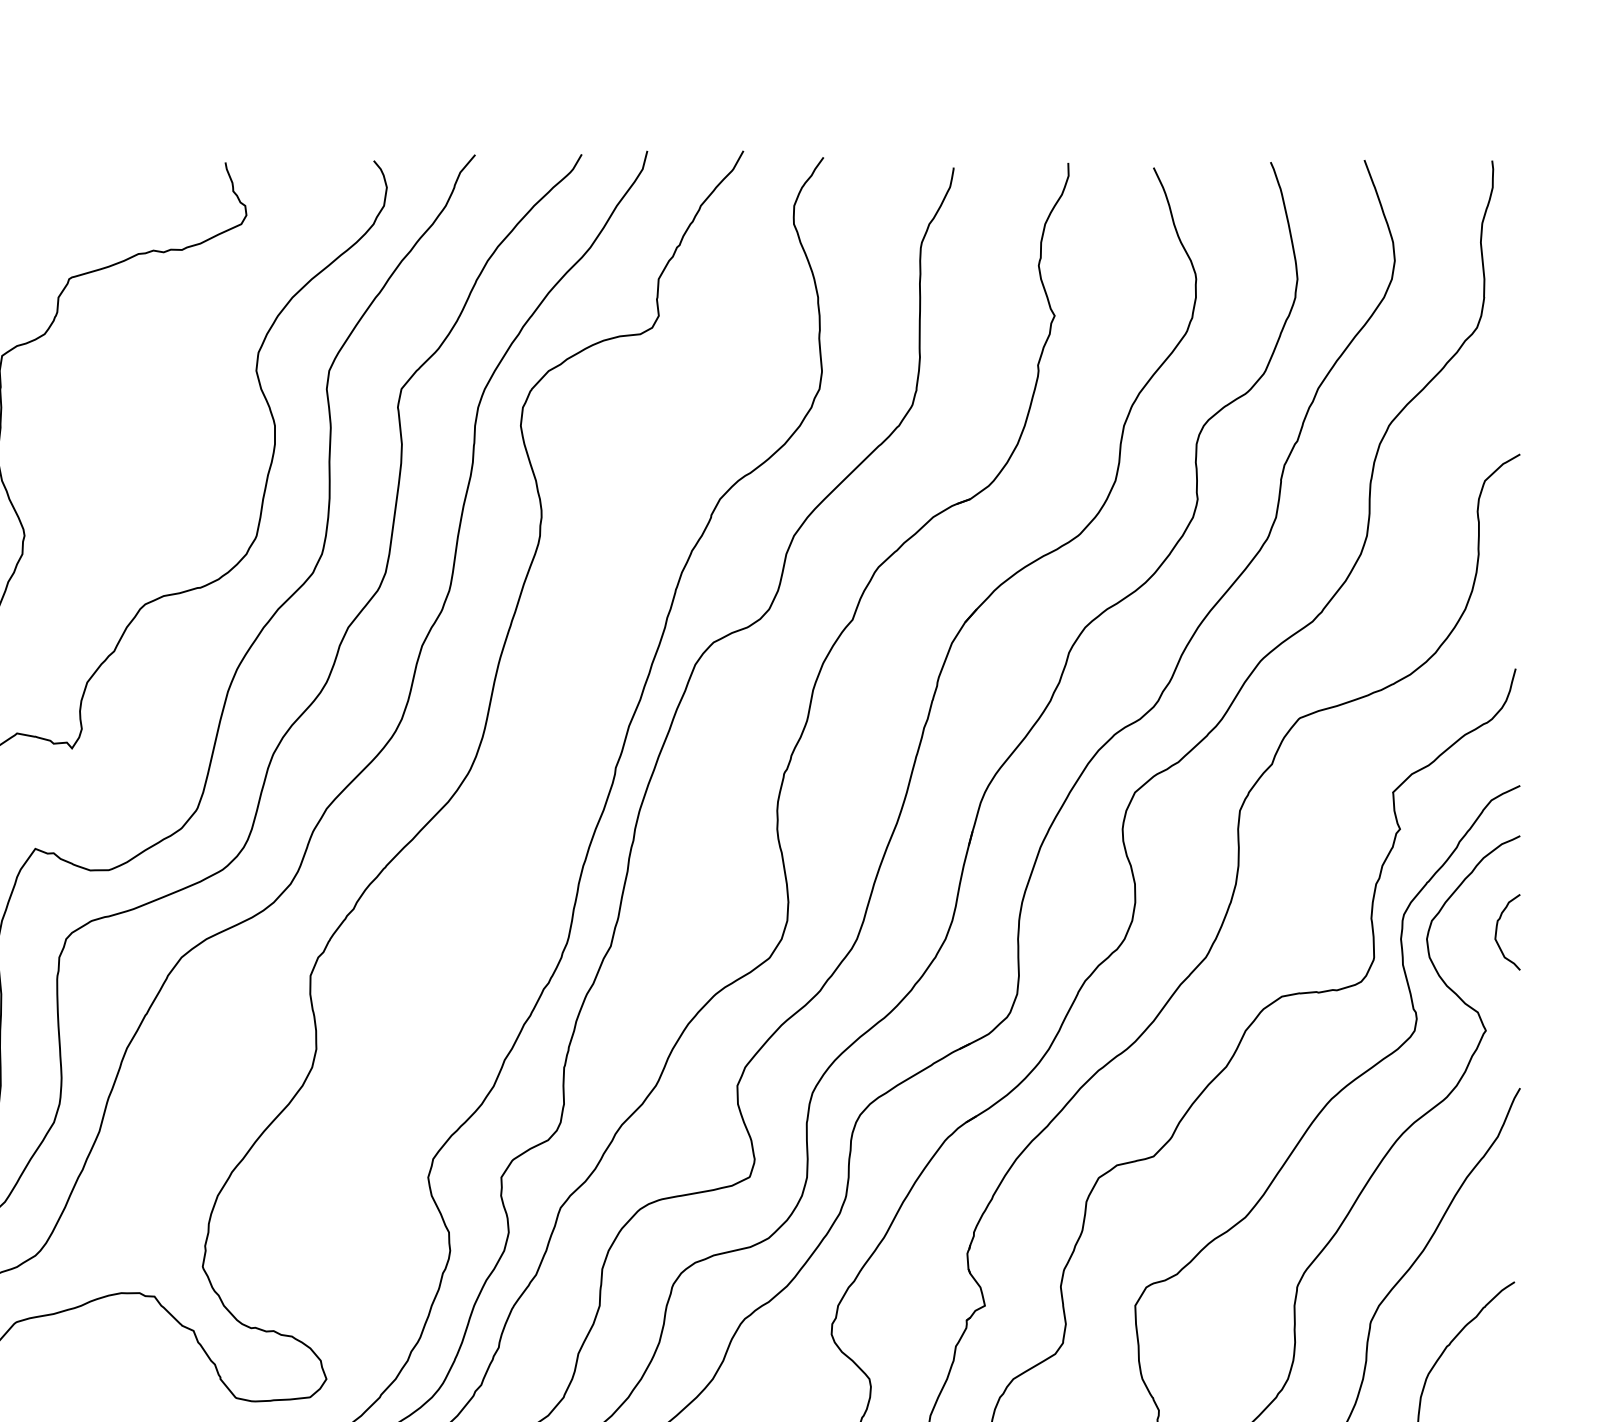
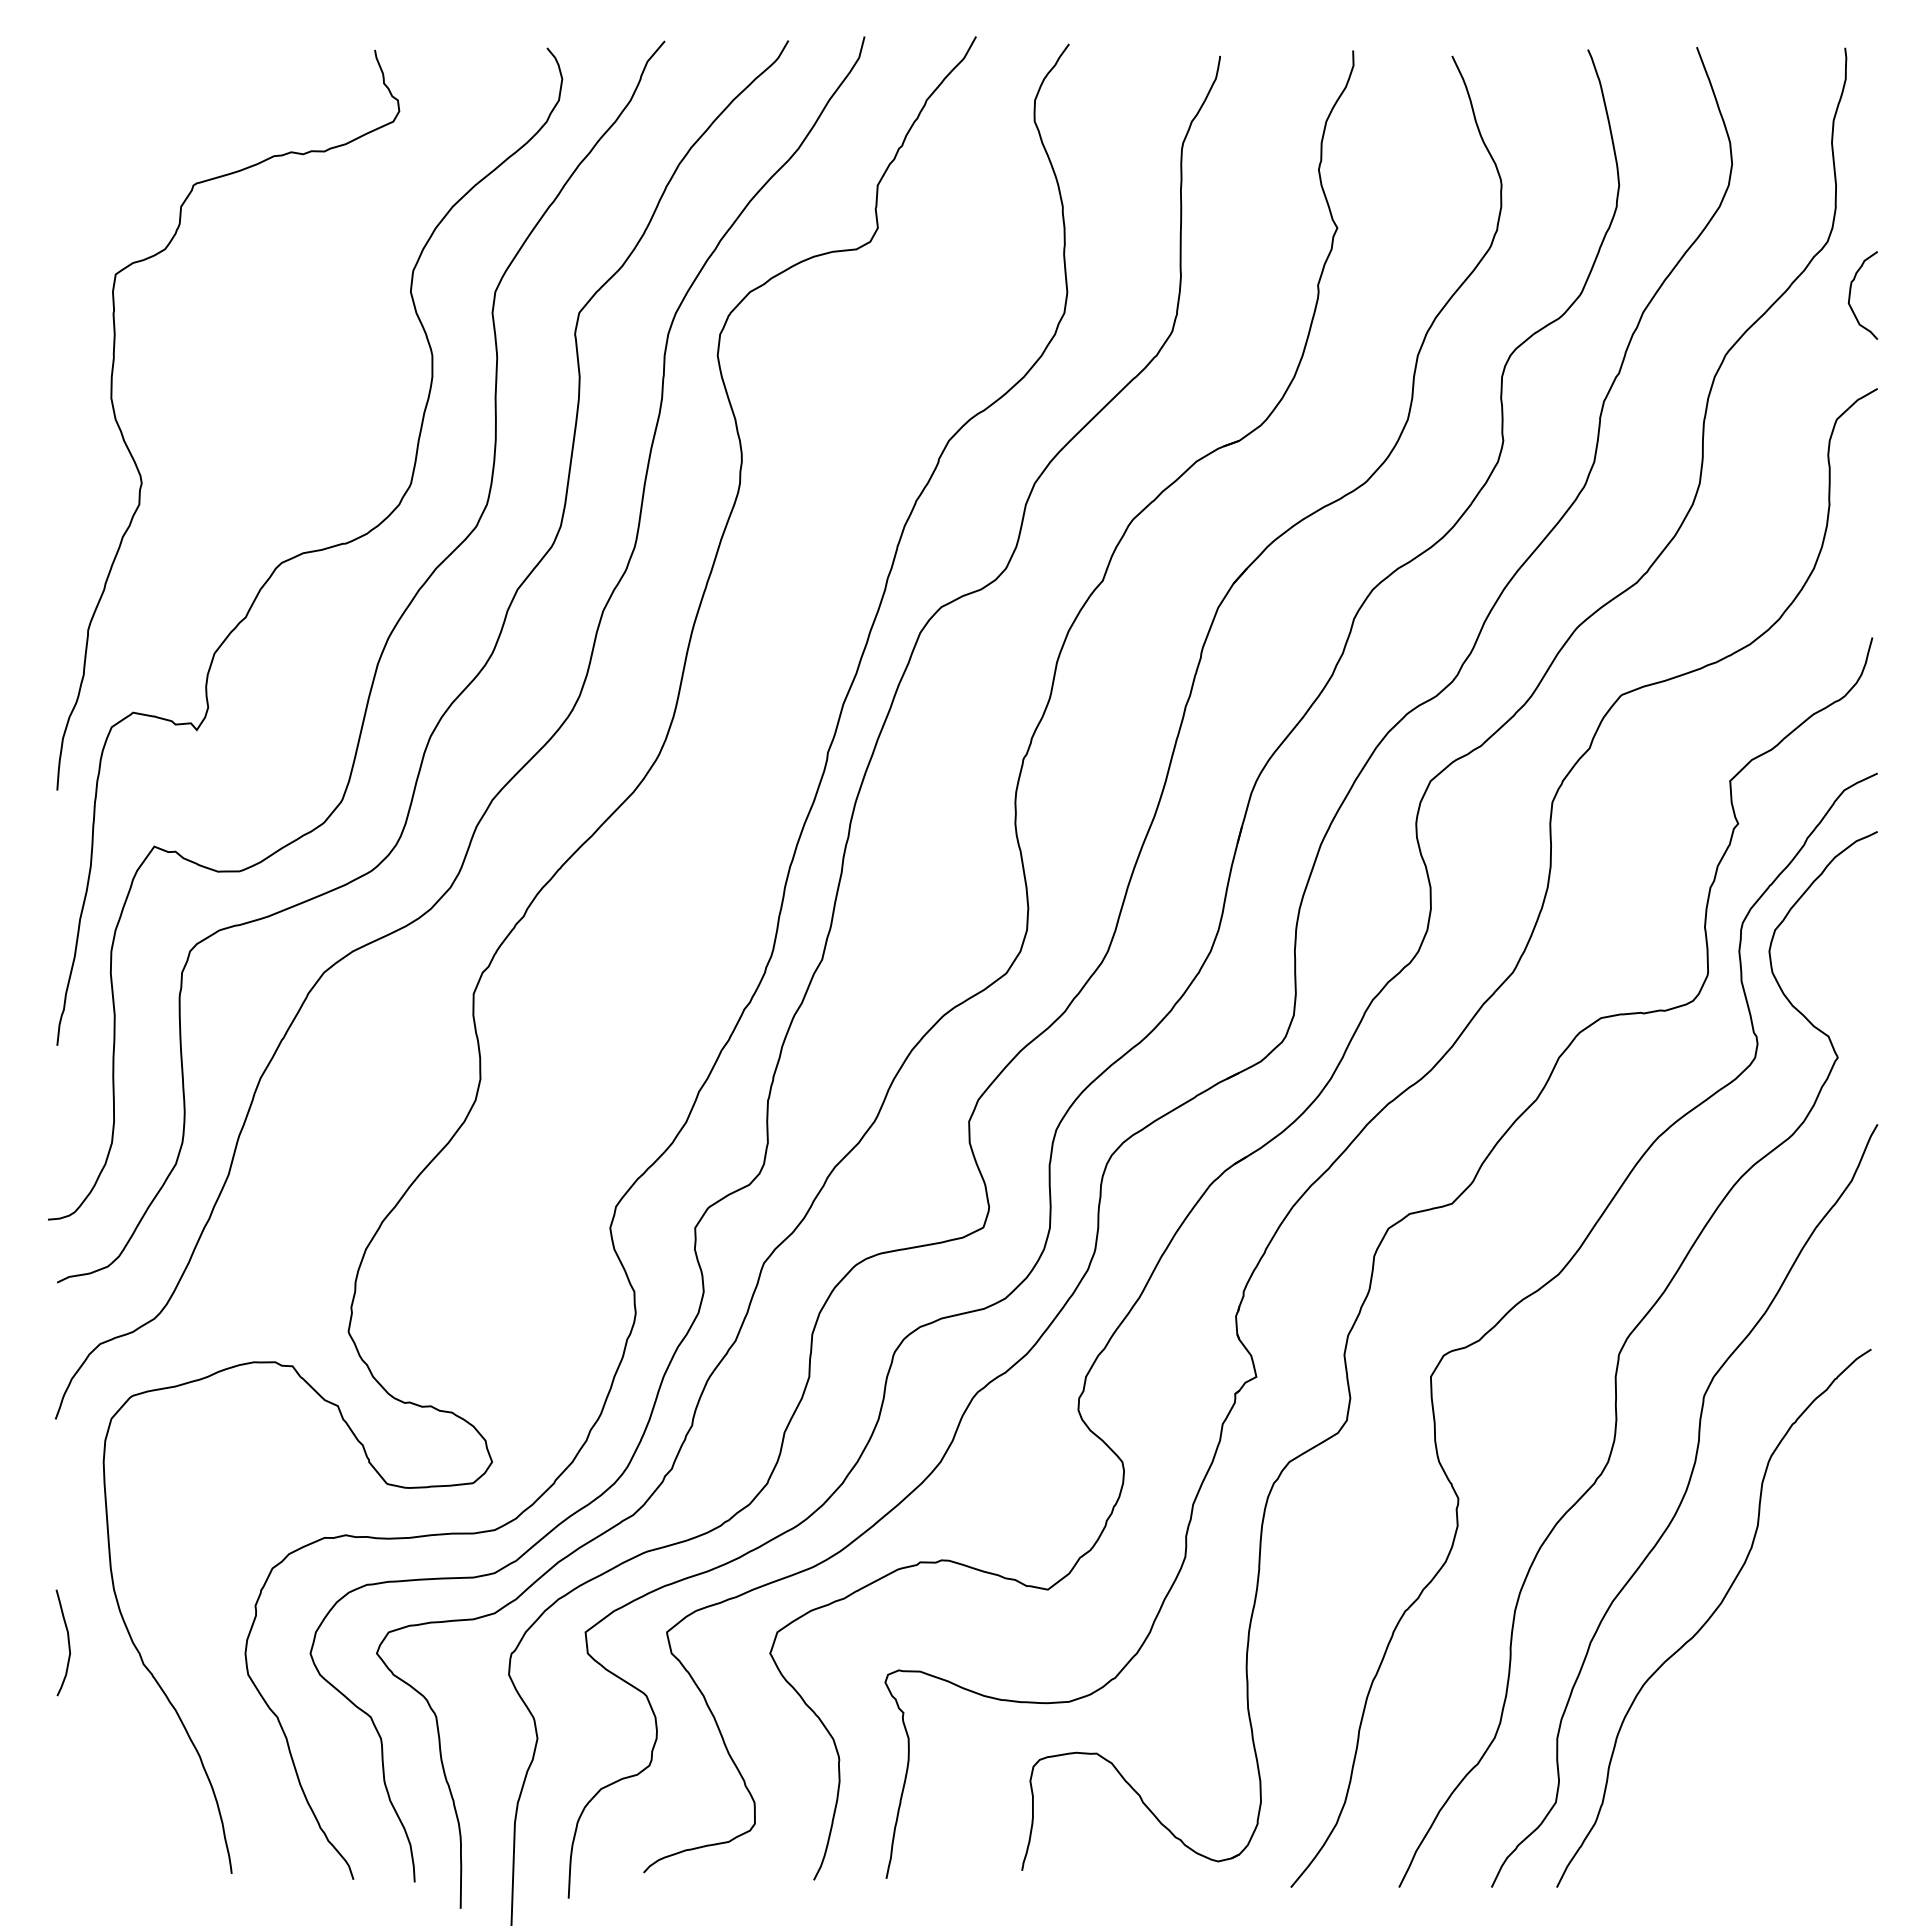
curve: (1496, 932) -> (1850, 295), moved

